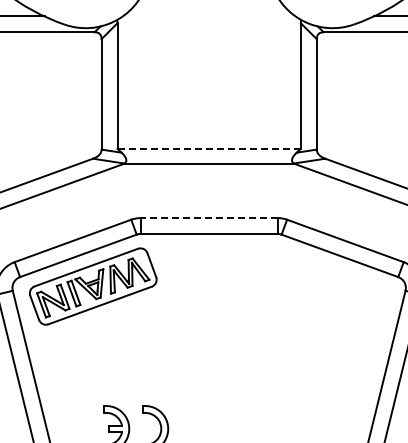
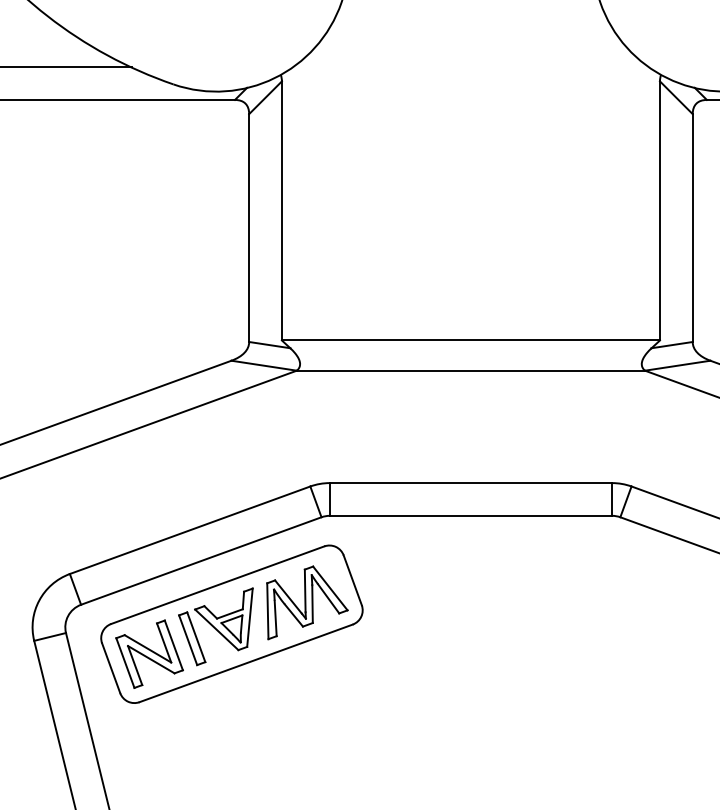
line: (209, 148) -> (471, 339), dashed -> solid
line: (208, 218) -> (469, 483), dashed -> solid

